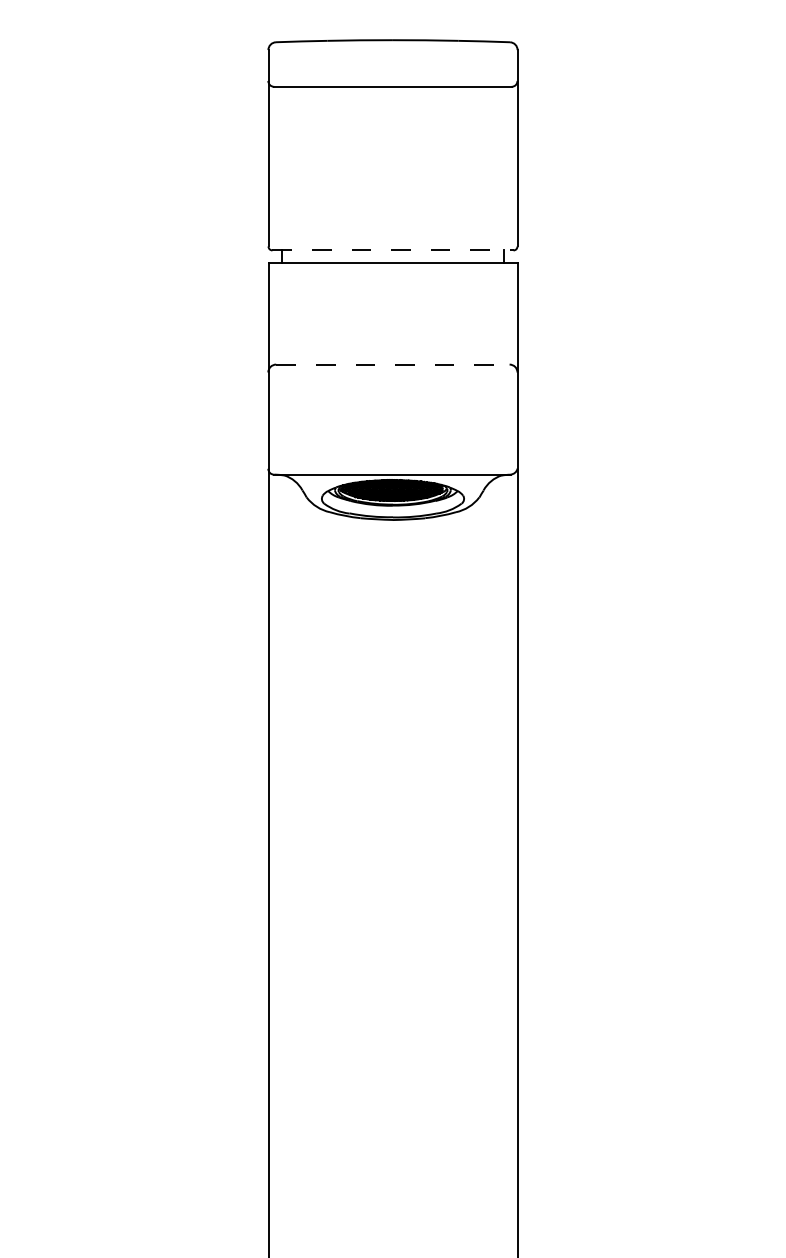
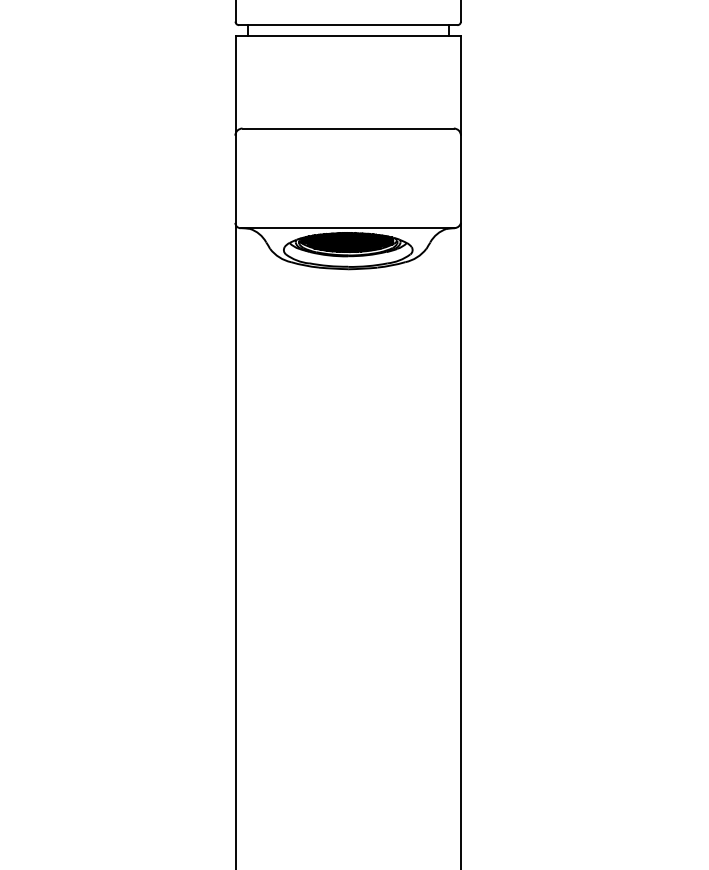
line: (393, 250) -> (348, 25), dashed -> solid
line: (393, 364) -> (348, 128), dashed -> solid

